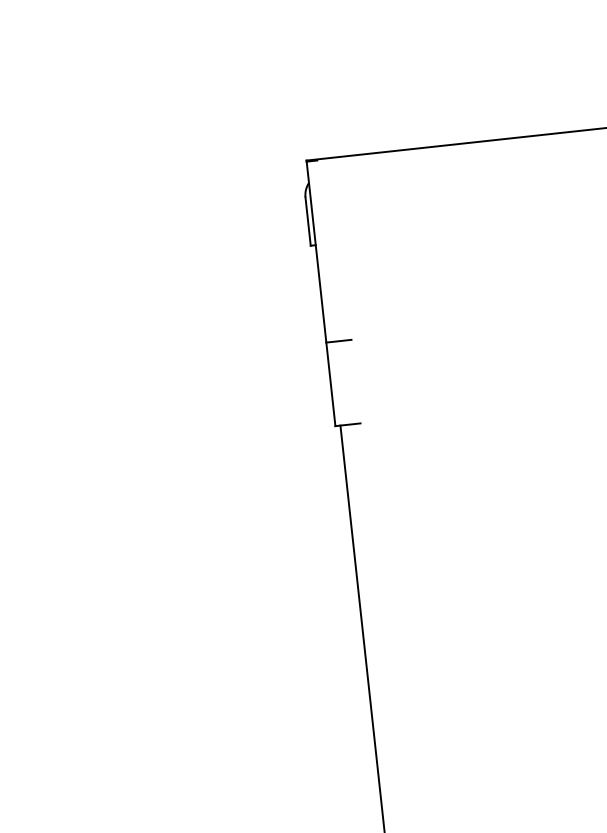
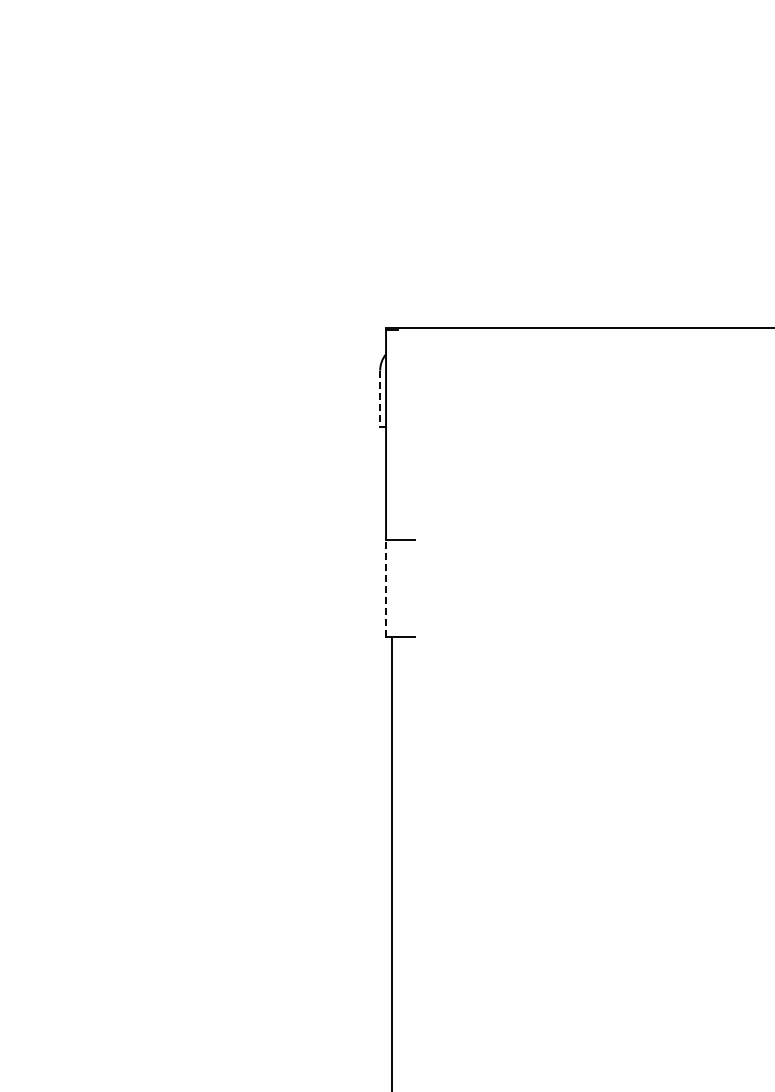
line: (308, 222) -> (380, 399), solid -> dashed
line: (331, 384) -> (386, 588), solid -> dashed

